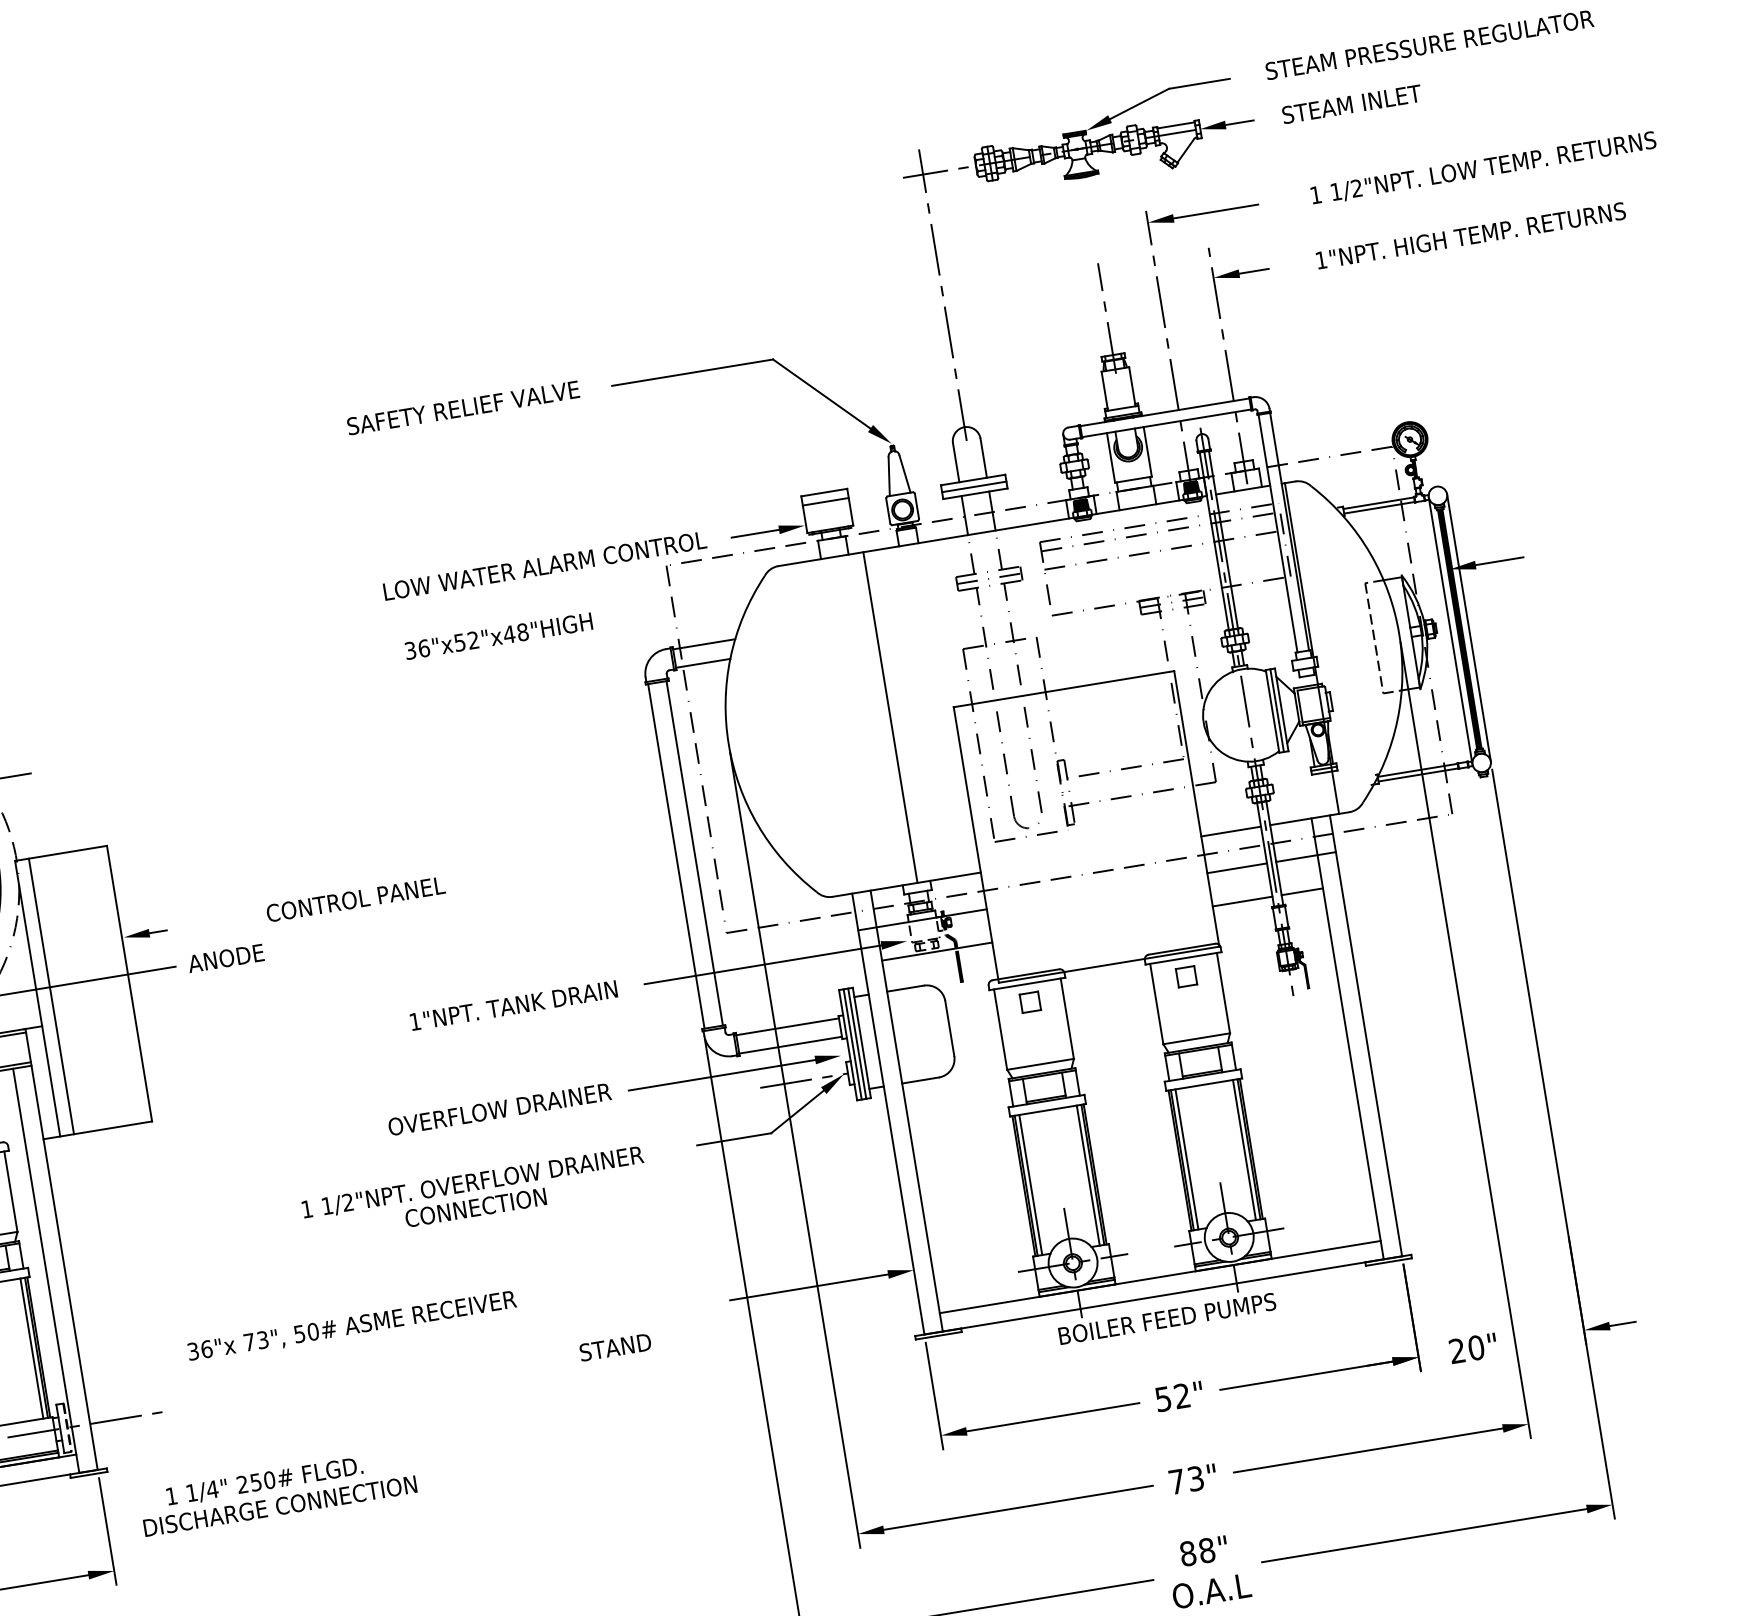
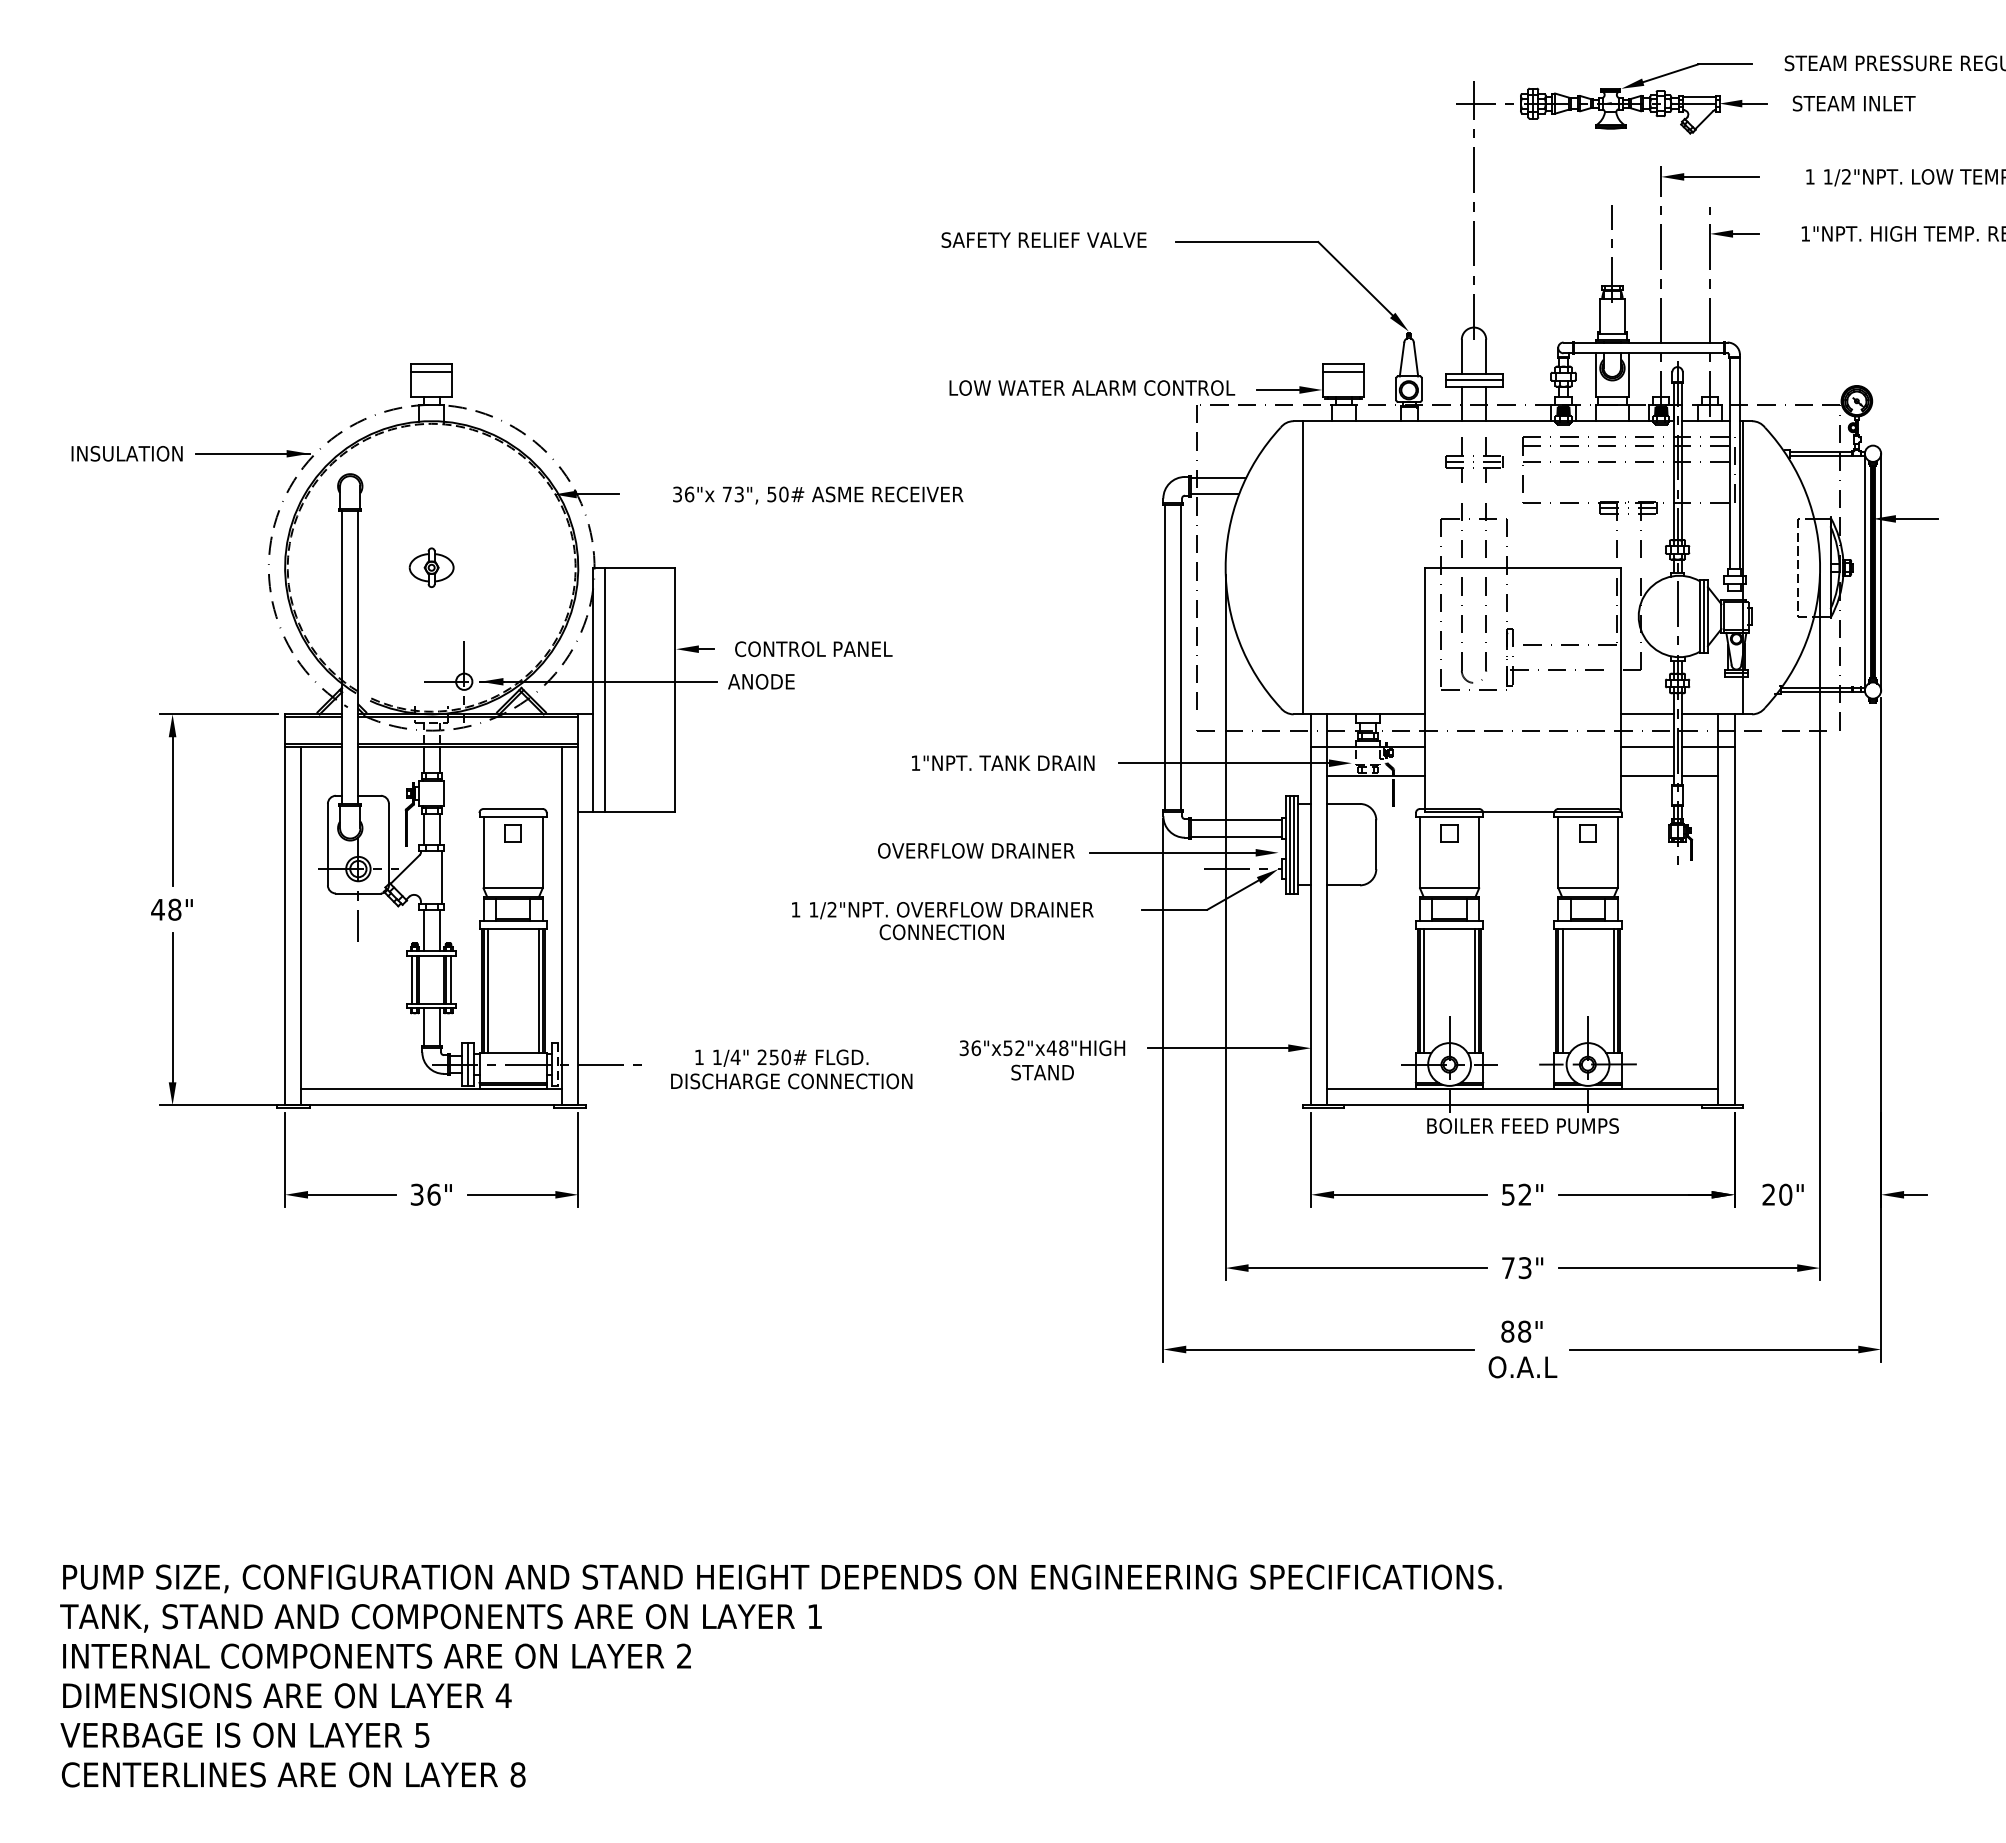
text: (498, 636) -> (1042, 1048), moved
line: (890, 717) -> (1303, 567), moved
text: (355, 898) -> (813, 648), moved
text: (352, 1326) -> (818, 495), moved
text: (277, 1492) -> (791, 1069), moved

